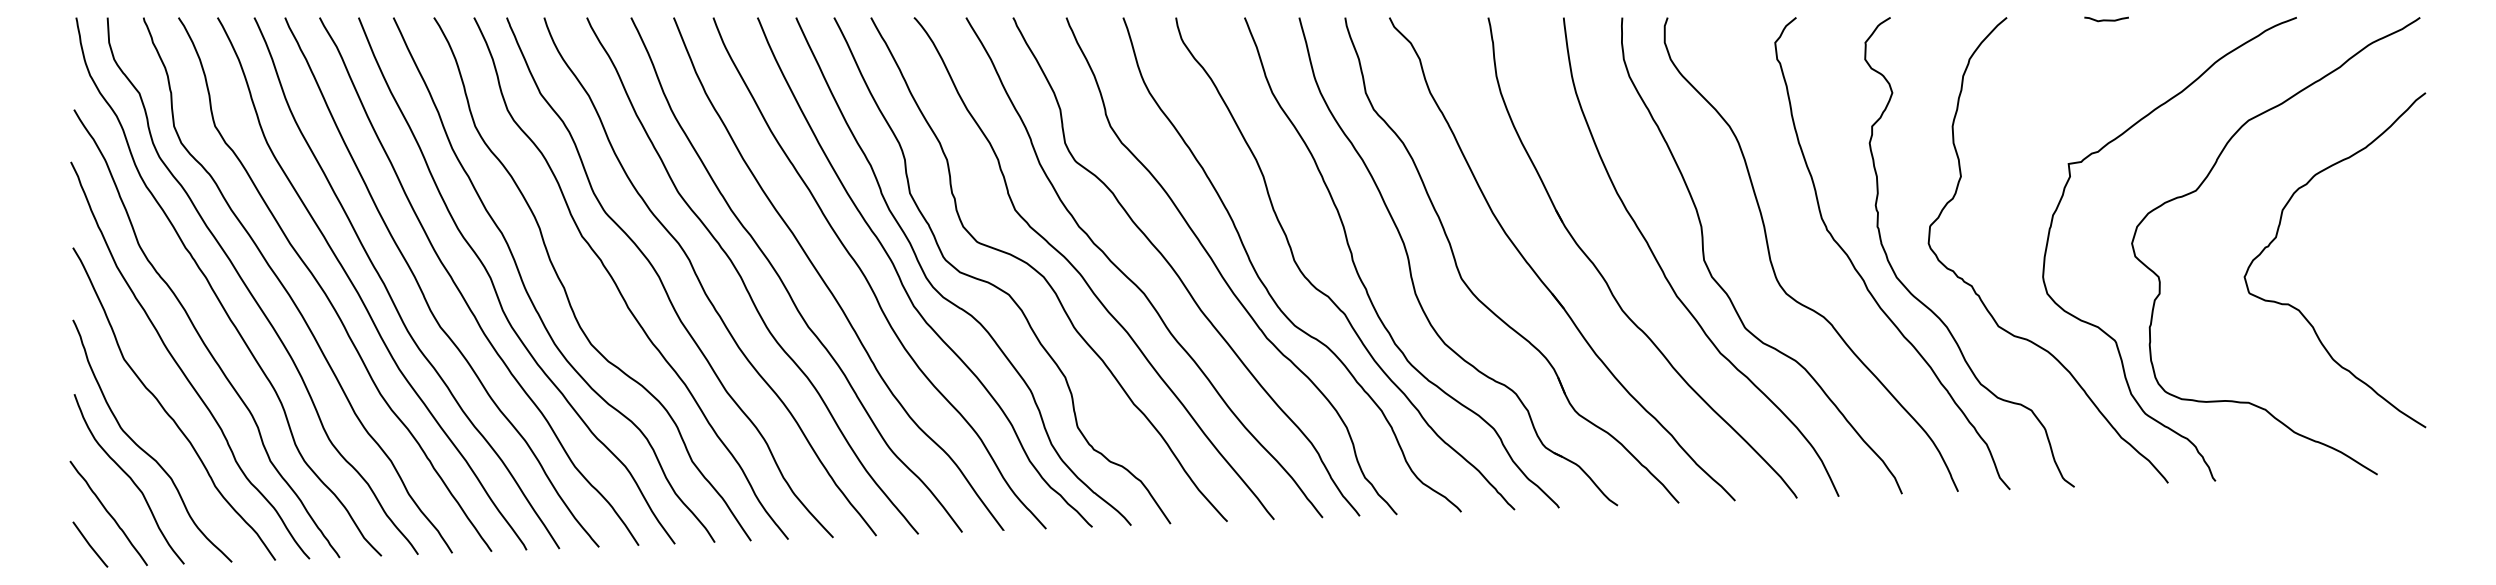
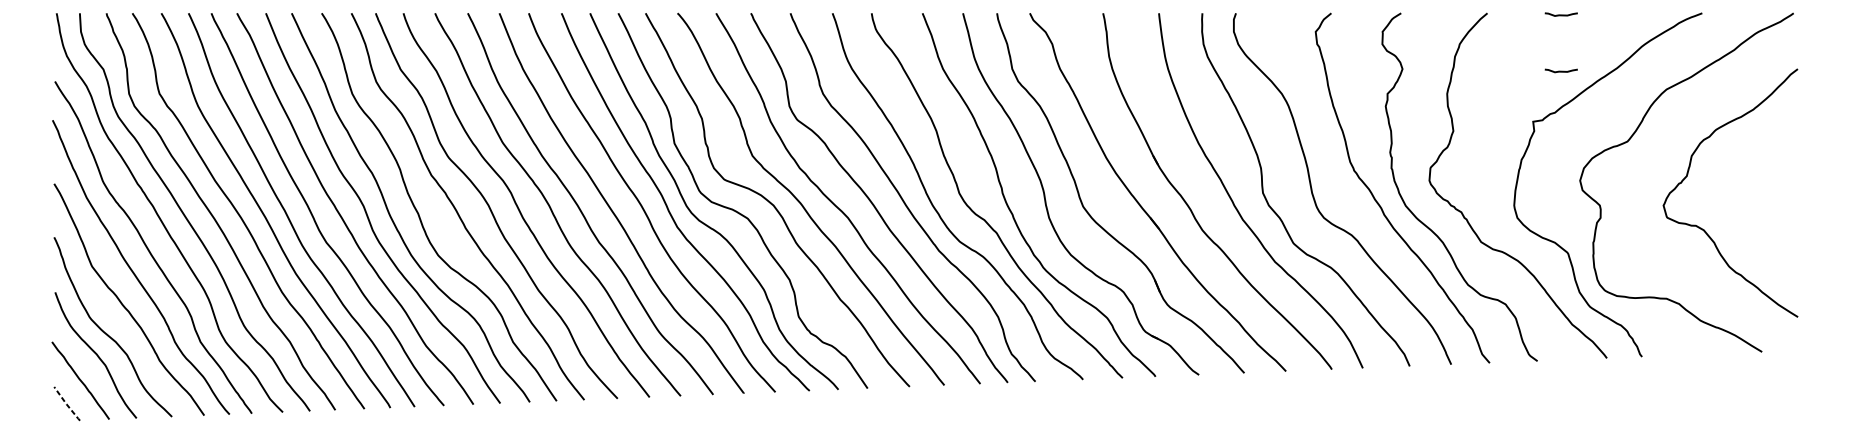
curve: (2106, 95) -> (1561, 71), added
line: (89, 545) -> (66, 404), solid -> dashed

